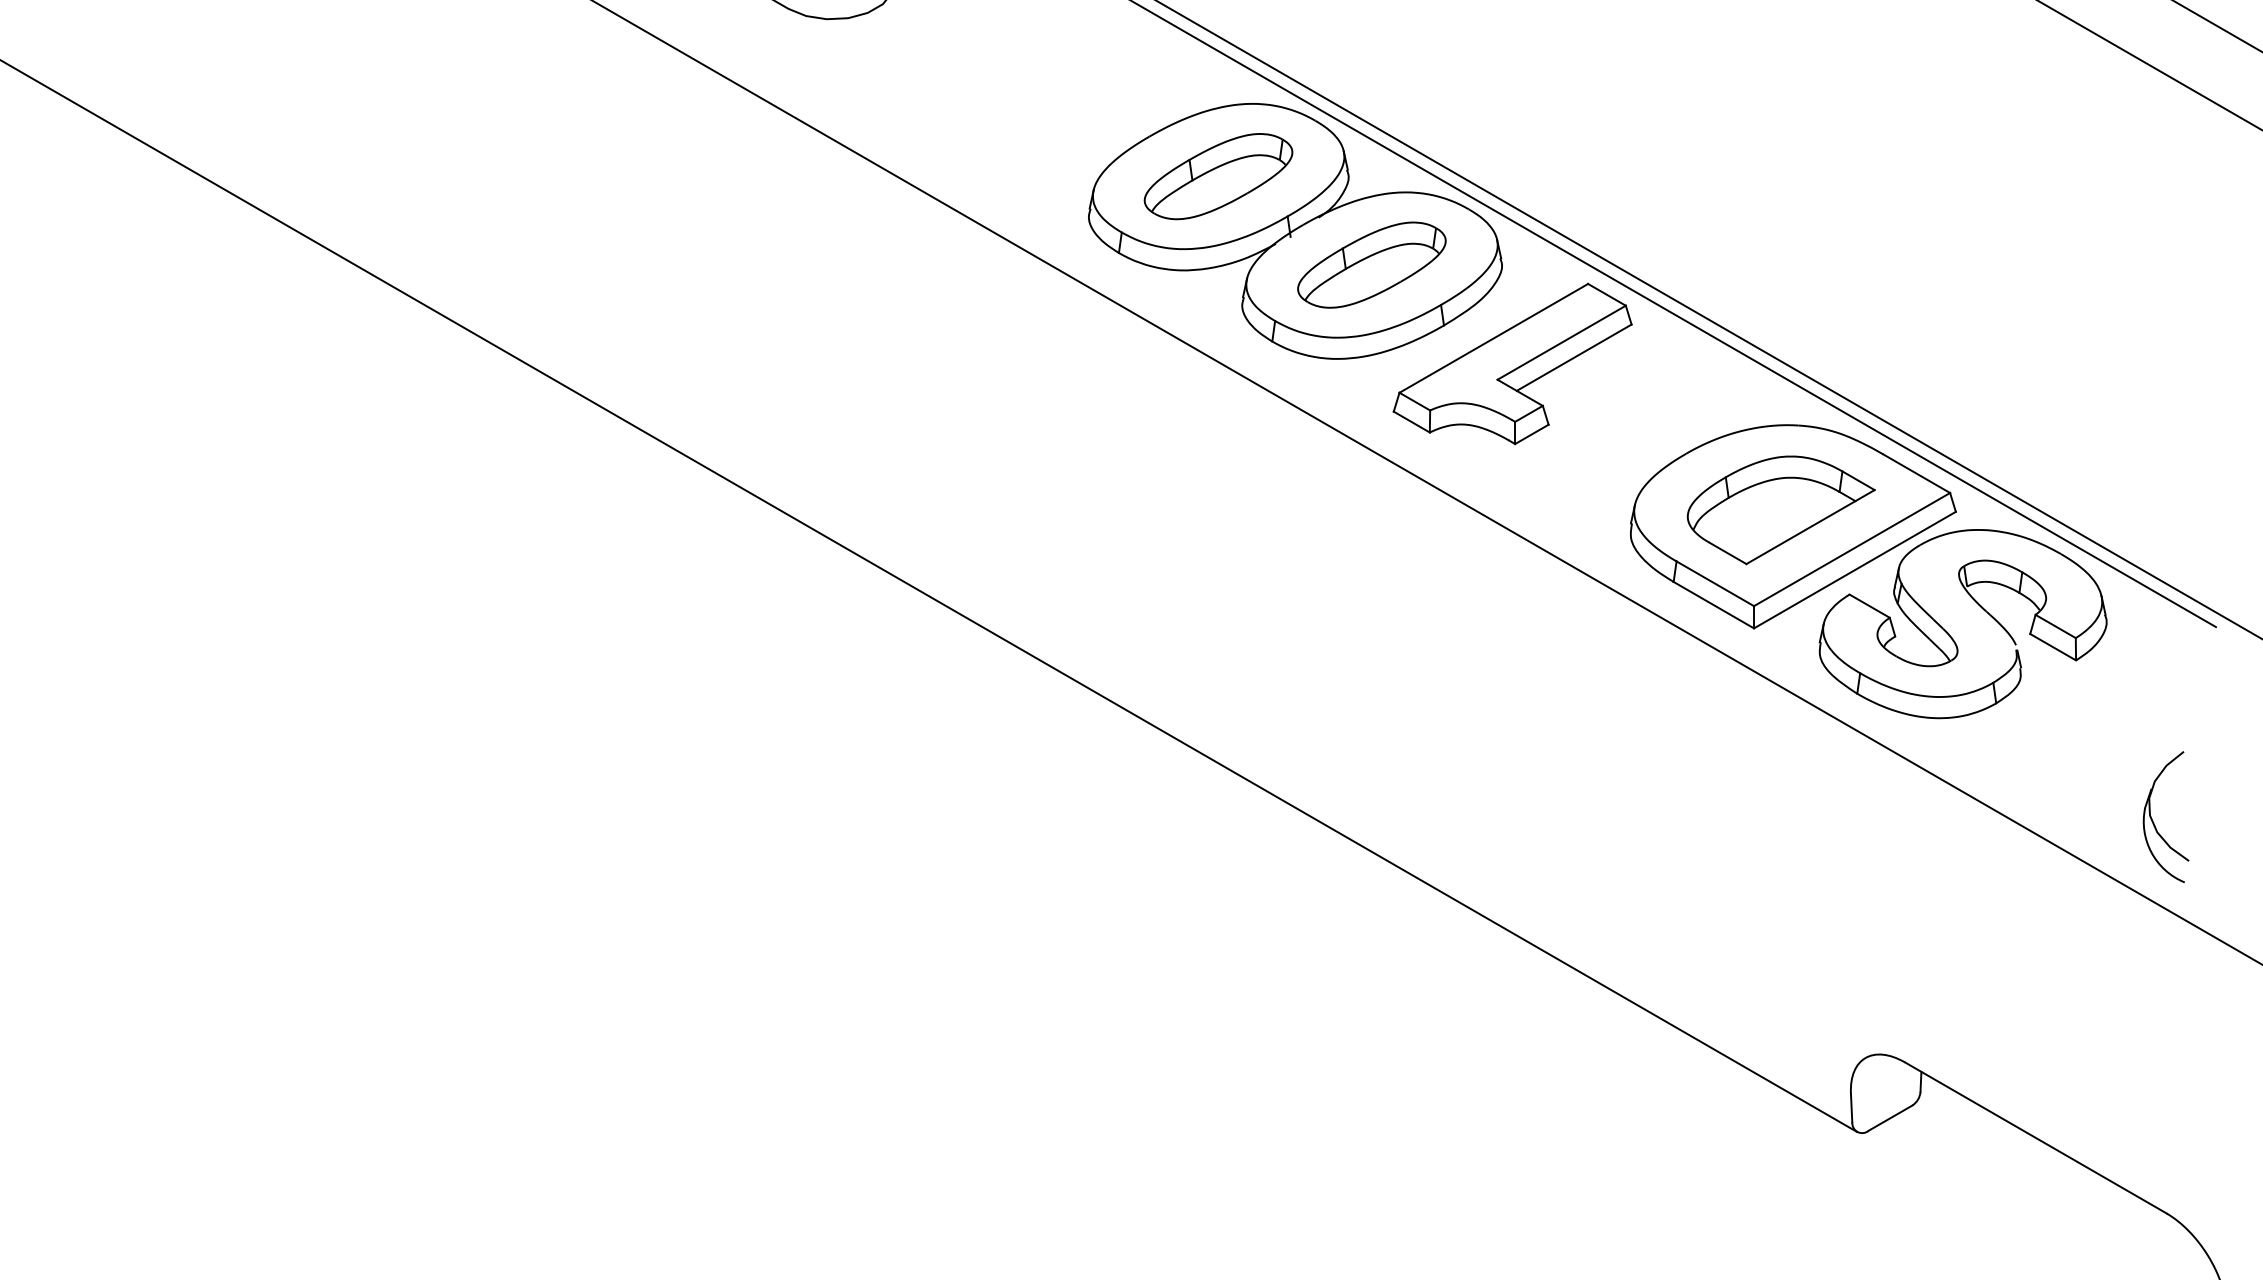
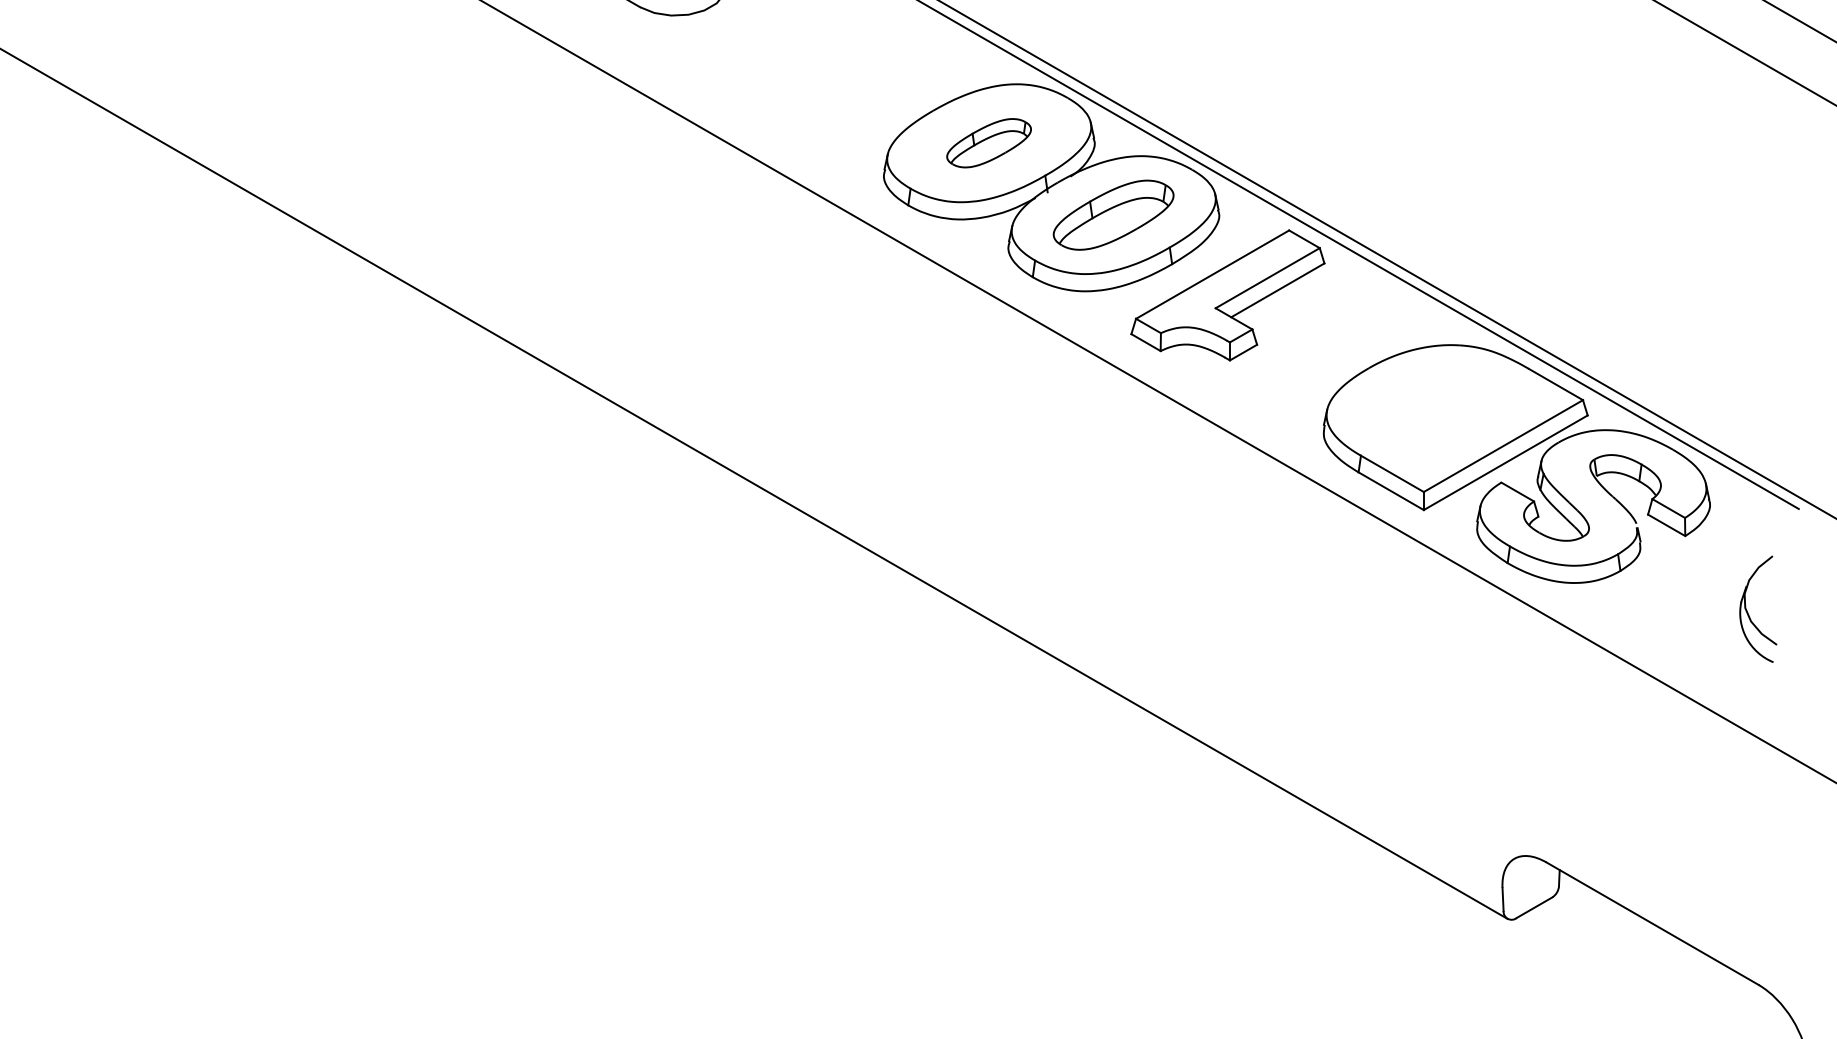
part: (1217, 175) -> (988, 142), size x0.7
part: (1780, 509) -> (1445, 413), removed
part: (2153, 821) -> (1748, 612), moved

